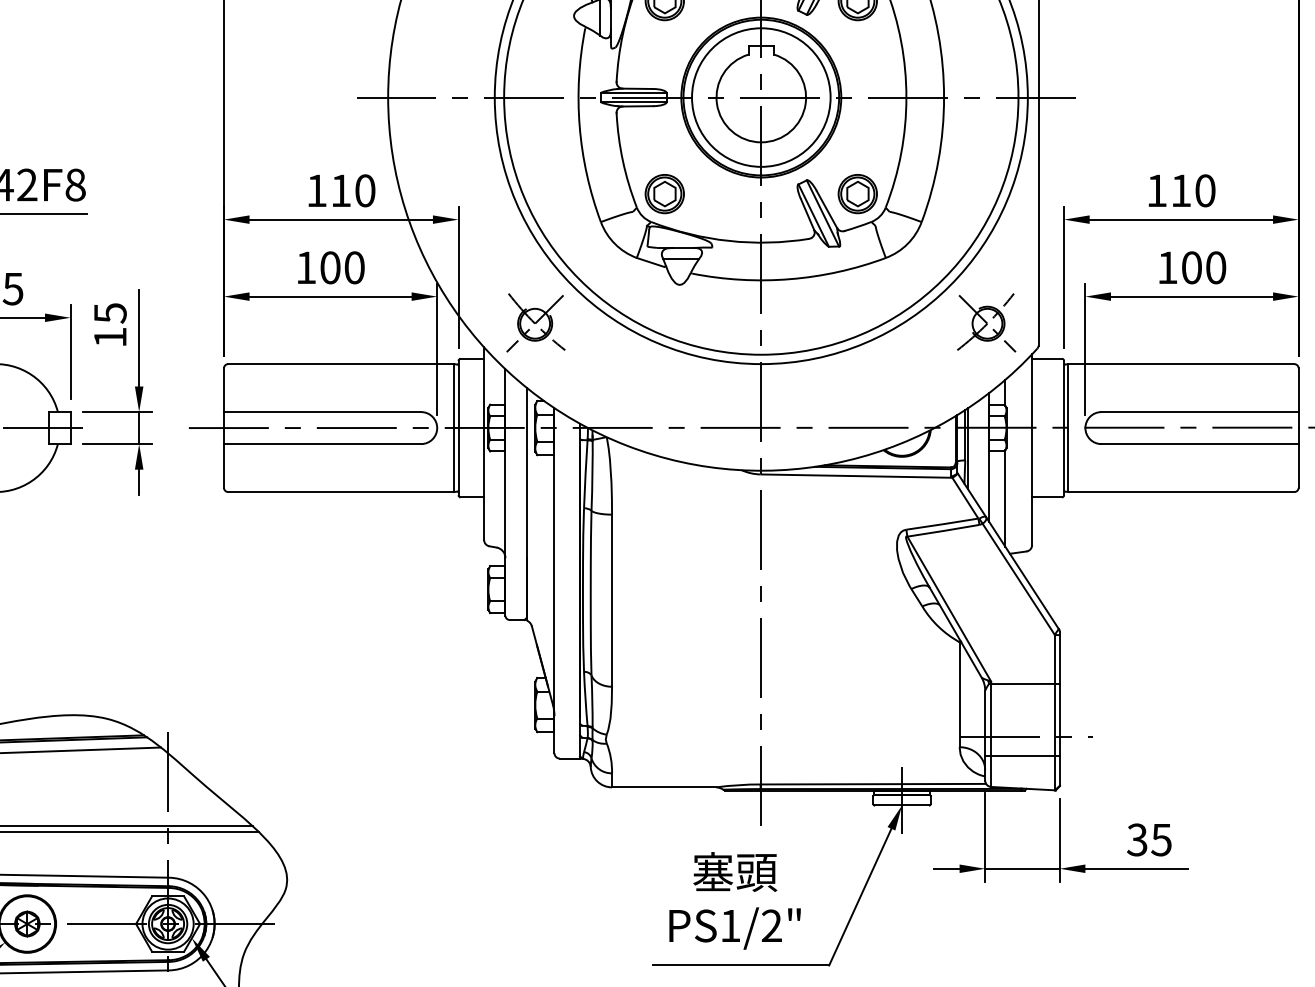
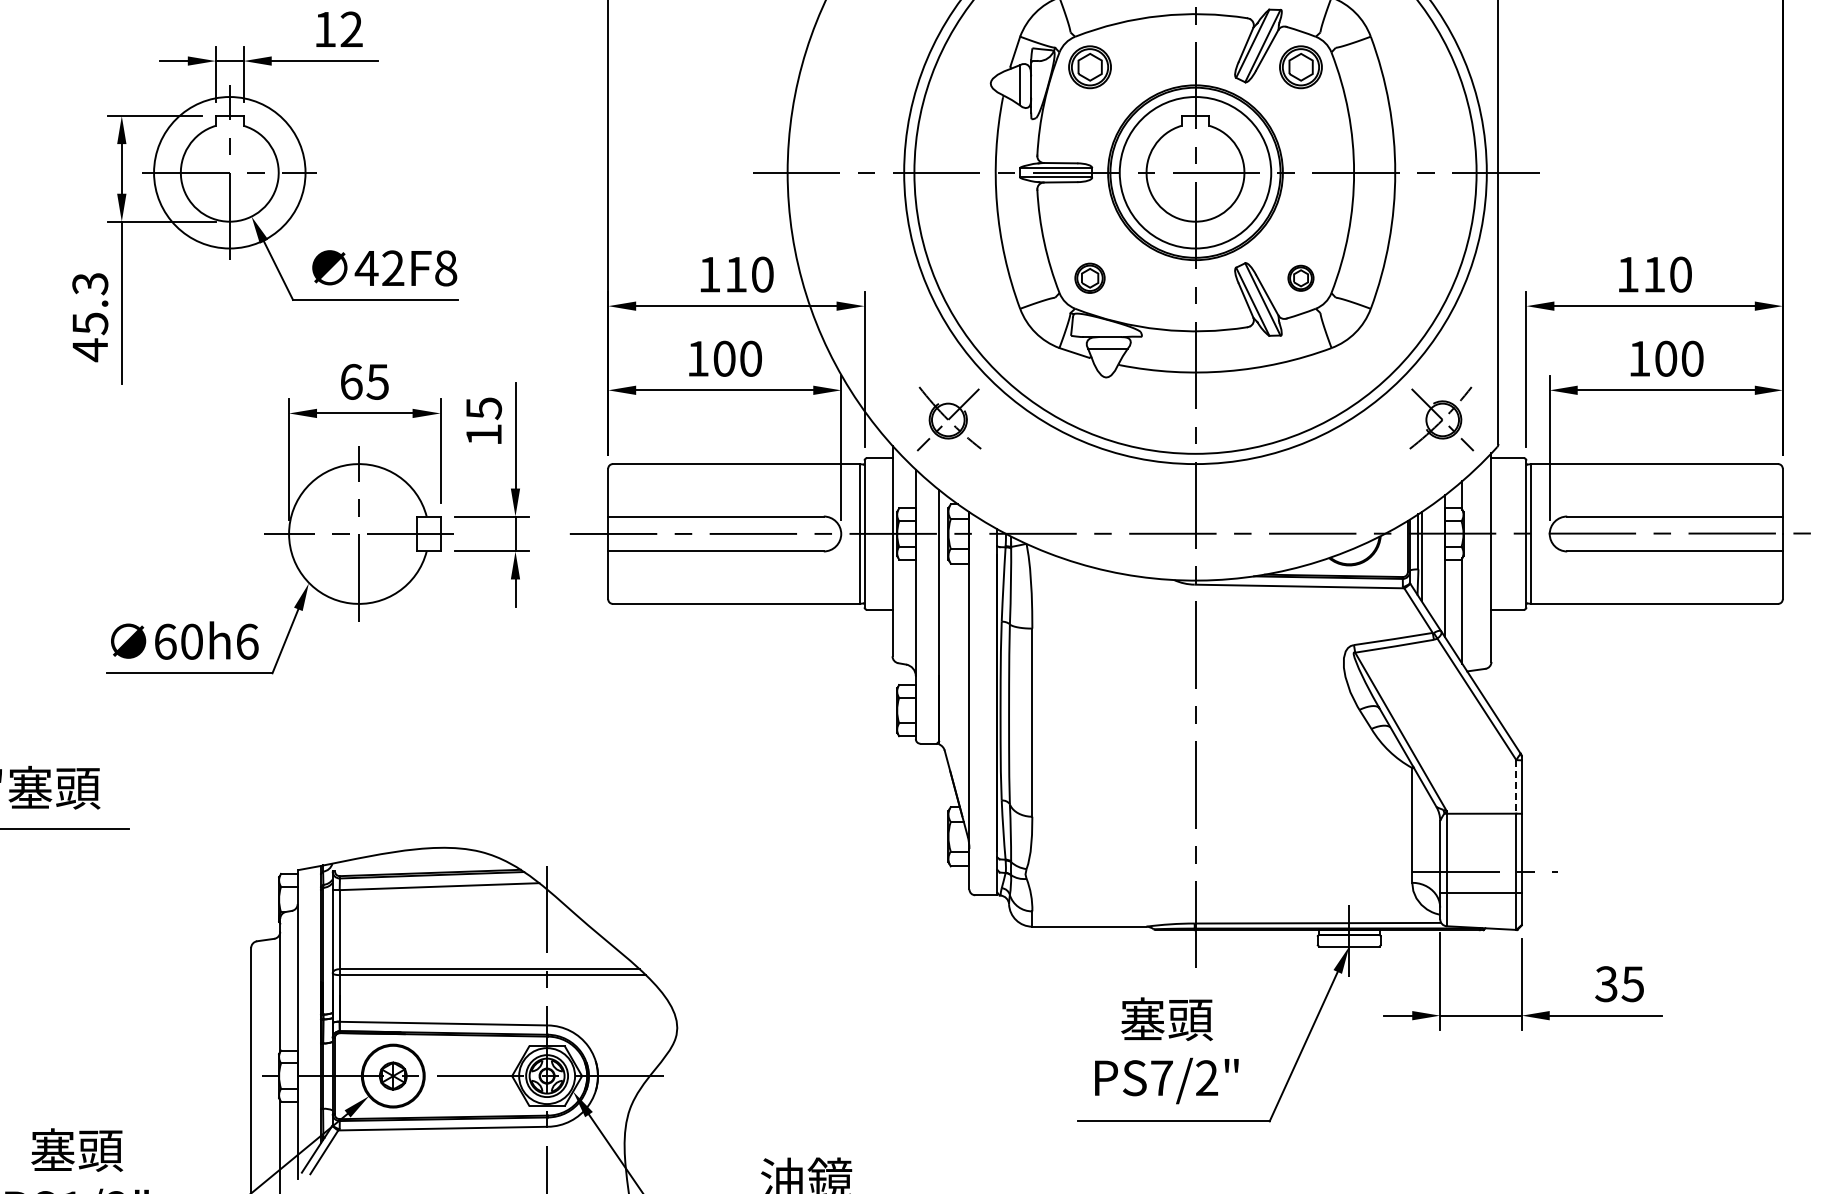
part: (664, 194) -> (1089, 278), size x0.7
part: (857, 194) -> (1300, 278), size x0.6
line: (1054, 659) -> (1516, 786), solid -> dashed
text: (730, 925) -> (1161, 1077), PS1/2" -> PS7/2"

